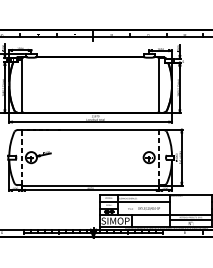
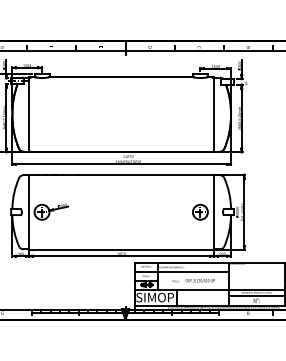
line: (22, 157) -> (29, 211), dashed -> solid
line: (159, 157) -> (214, 212), dashed -> solid

